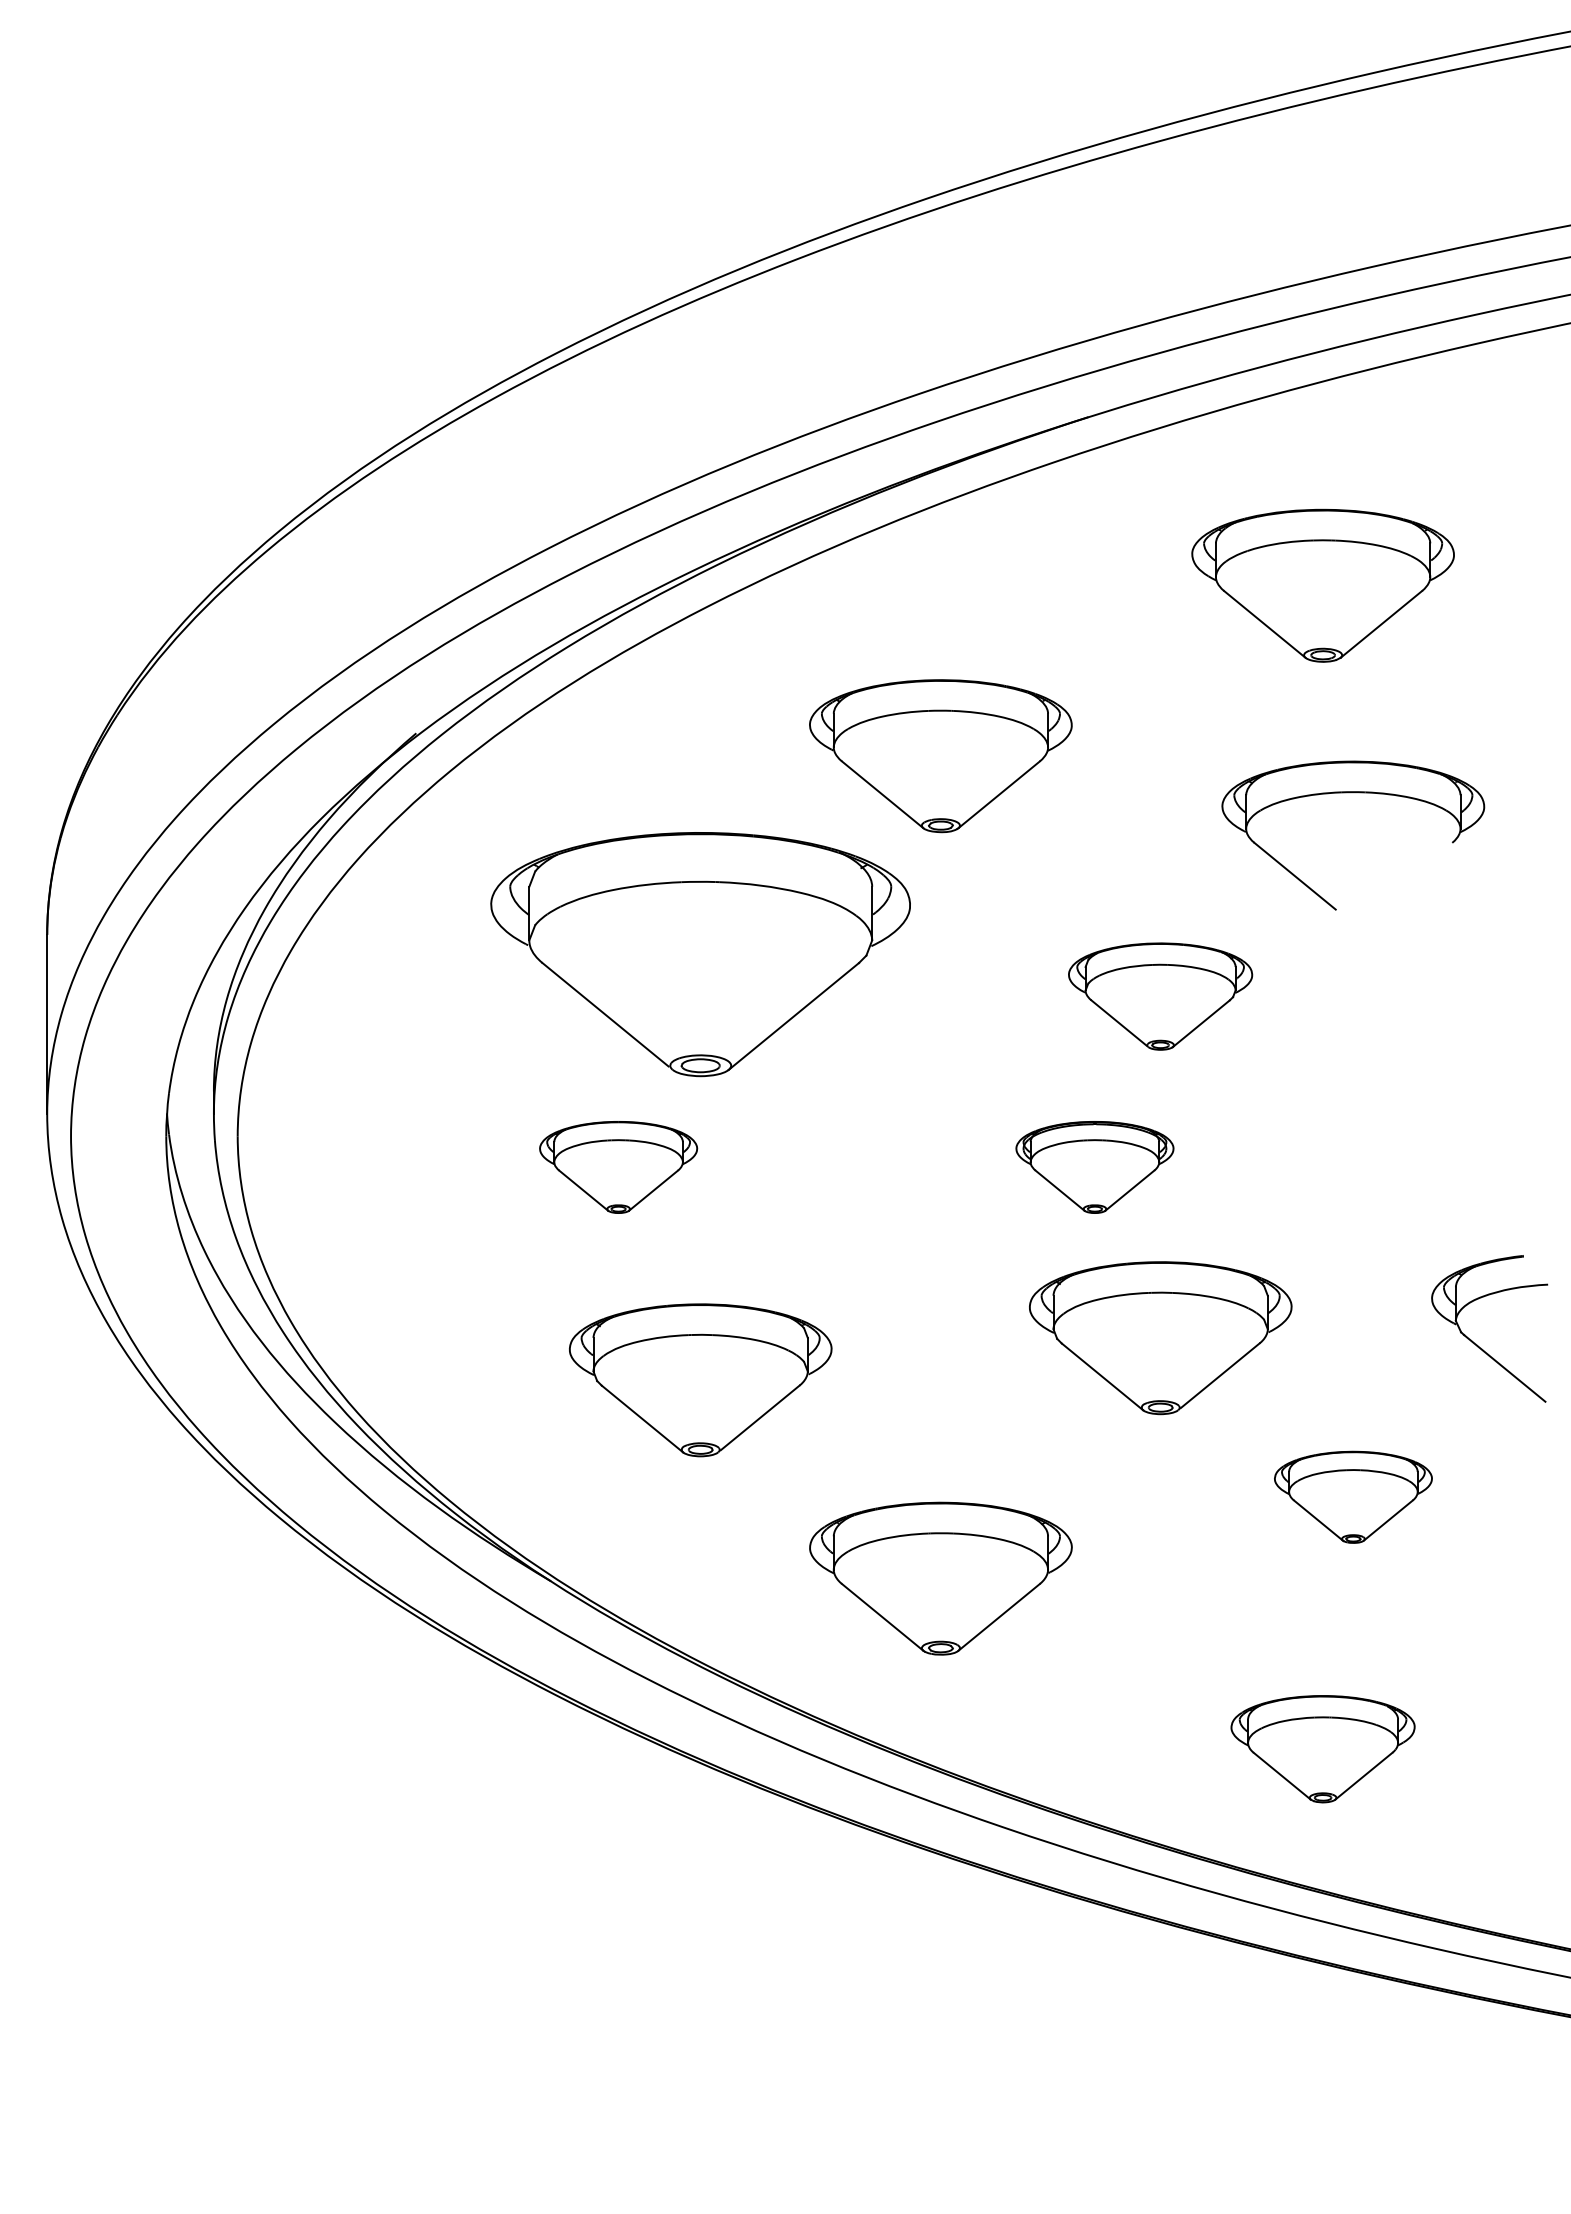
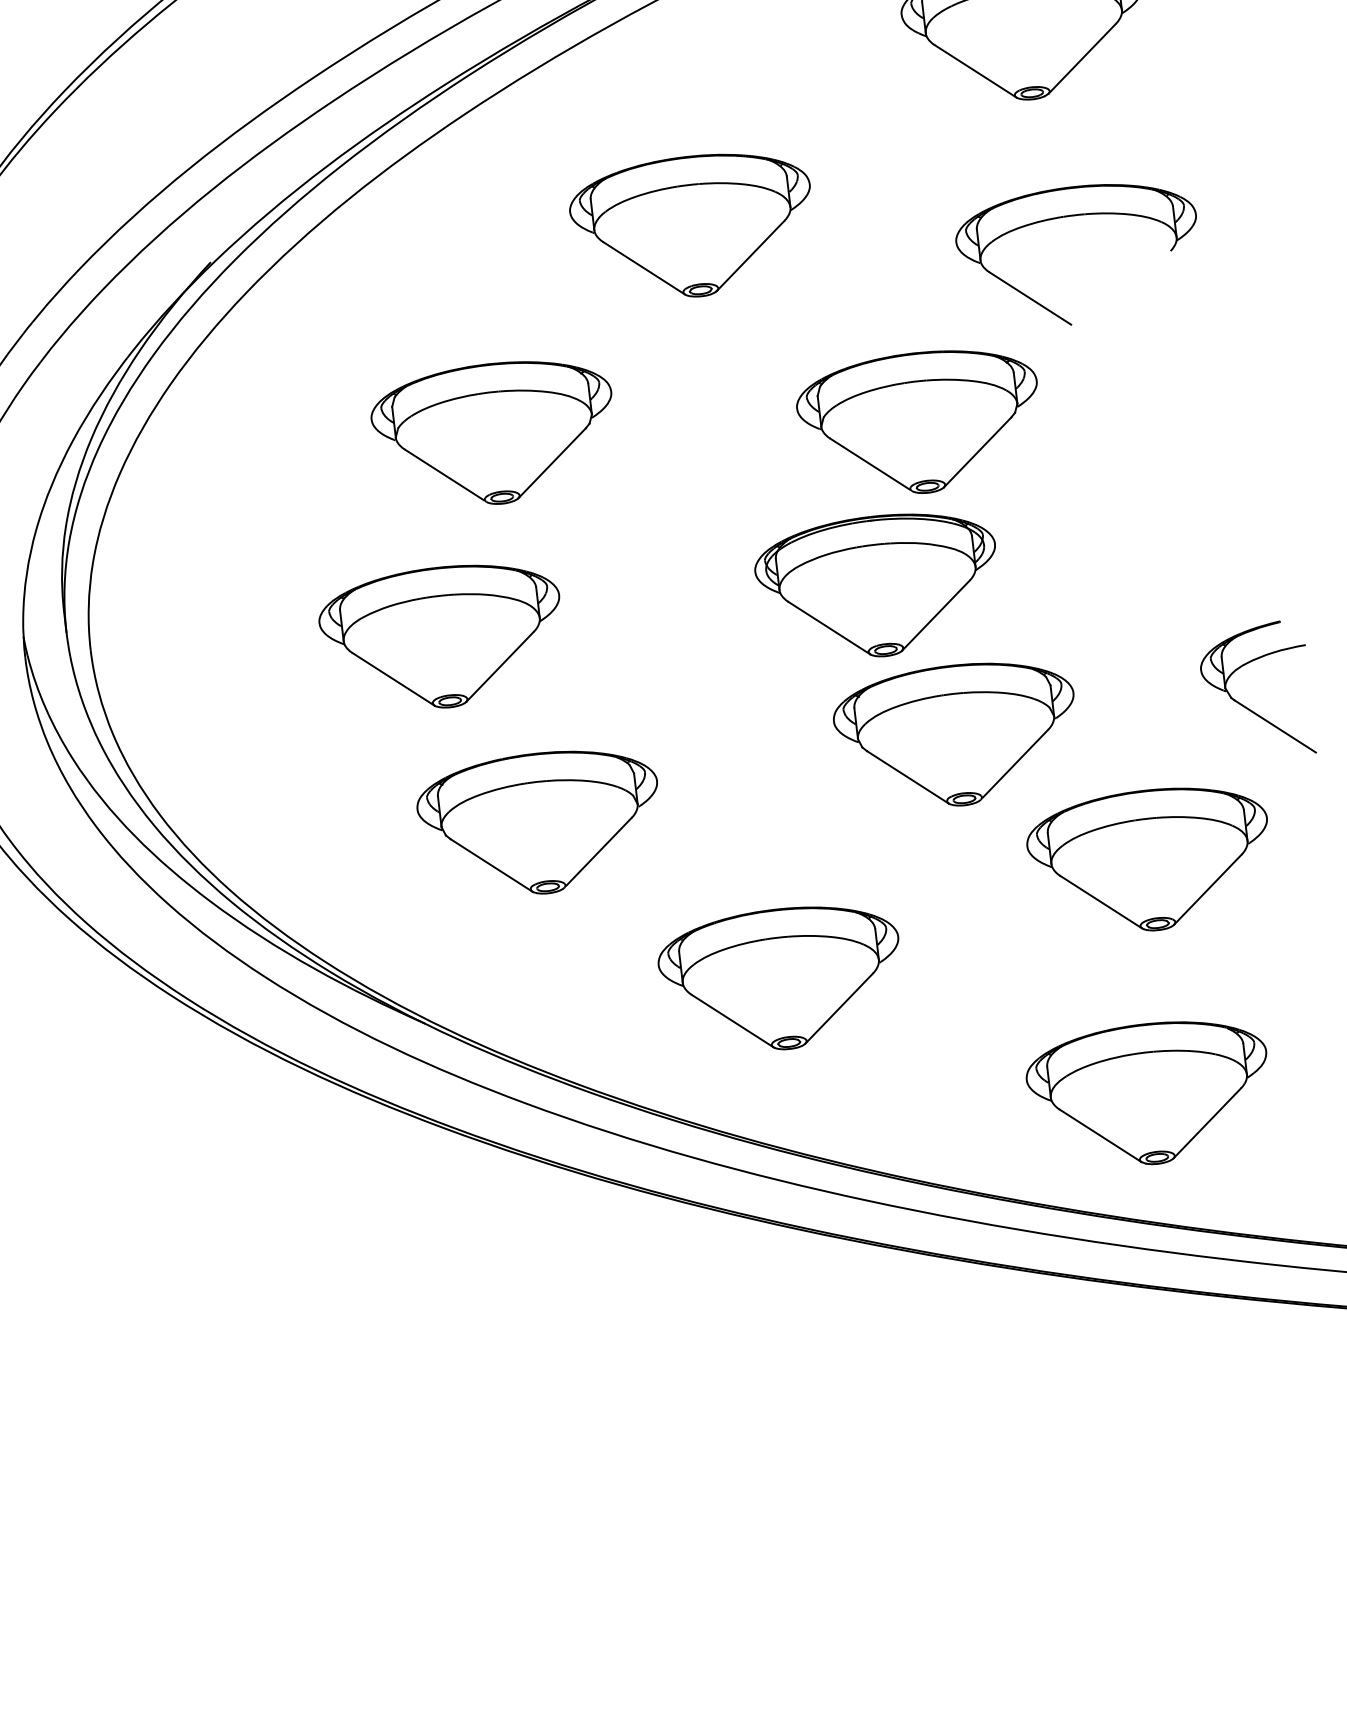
part: (700, 954) -> (494, 434), size x0.62
part: (1160, 996) -> (920, 423), size x1.43
part: (618, 1167) -> (442, 637), size x1.67
part: (1094, 1167) -> (878, 586), size x1.67
part: (1353, 1497) -> (1150, 860), size x1.67
part: (1322, 1749) -> (1149, 1094), size x1.43

